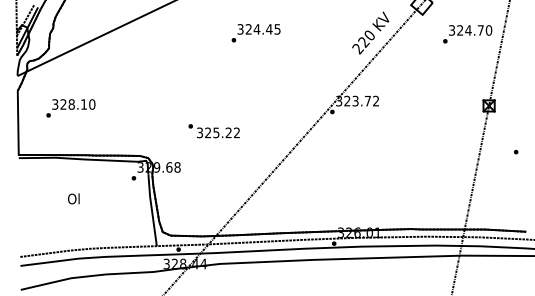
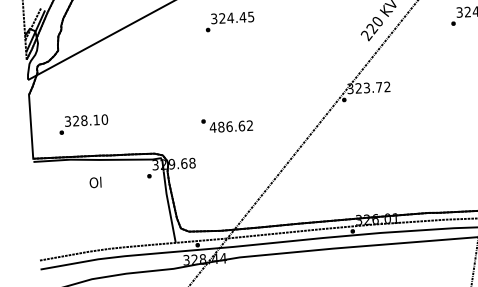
text: (255, 33) -> (229, 22), moved
text: (70, 108) -> (83, 124), moved
text: (213, 132) -> (226, 126), 325.22 -> 486.62
text: (73, 198) -> (95, 182), moved

